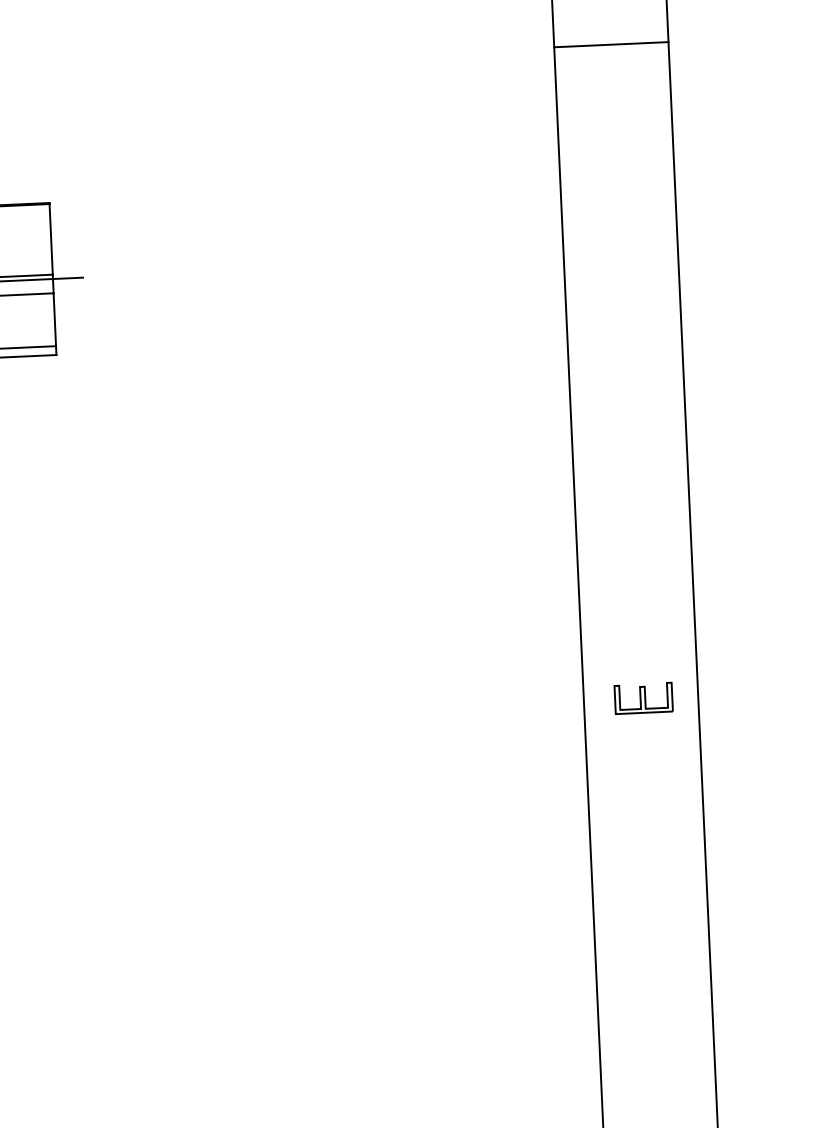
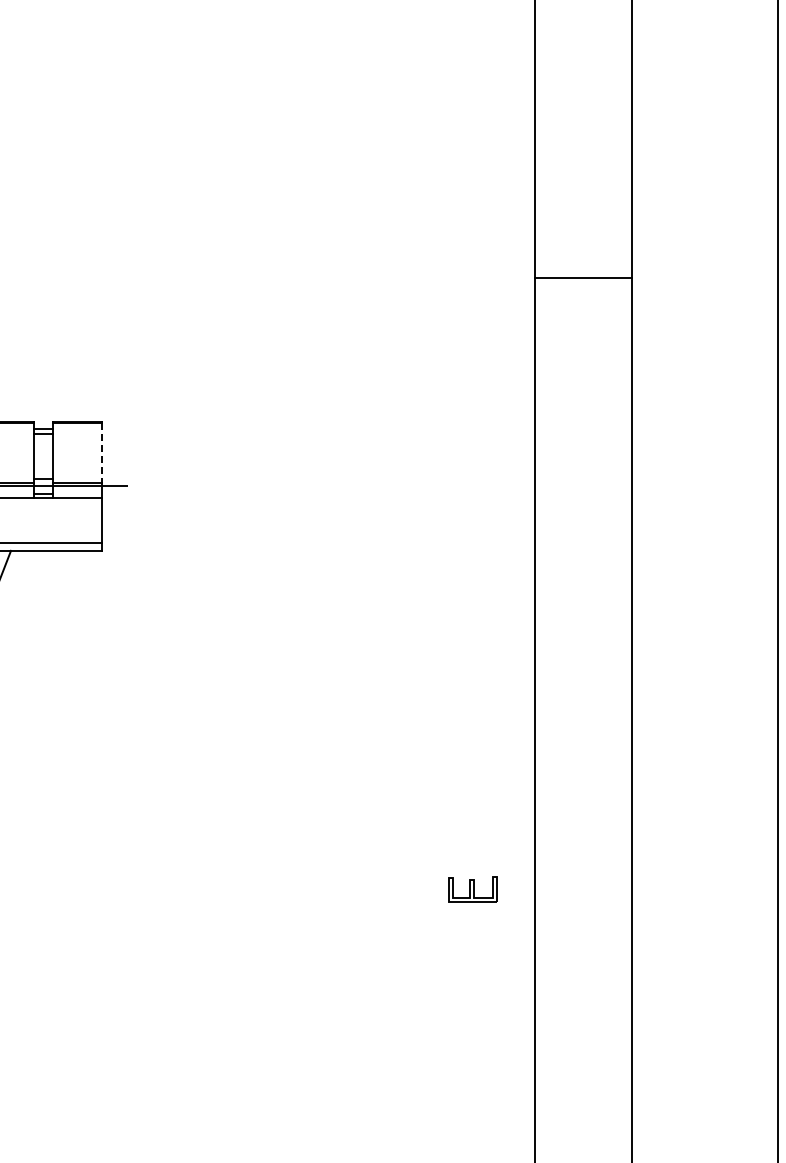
line: (610, 44) -> (583, 278), moved
line: (50, 239) -> (101, 452), solid -> dashed
part: (642, 698) -> (472, 889), moved

